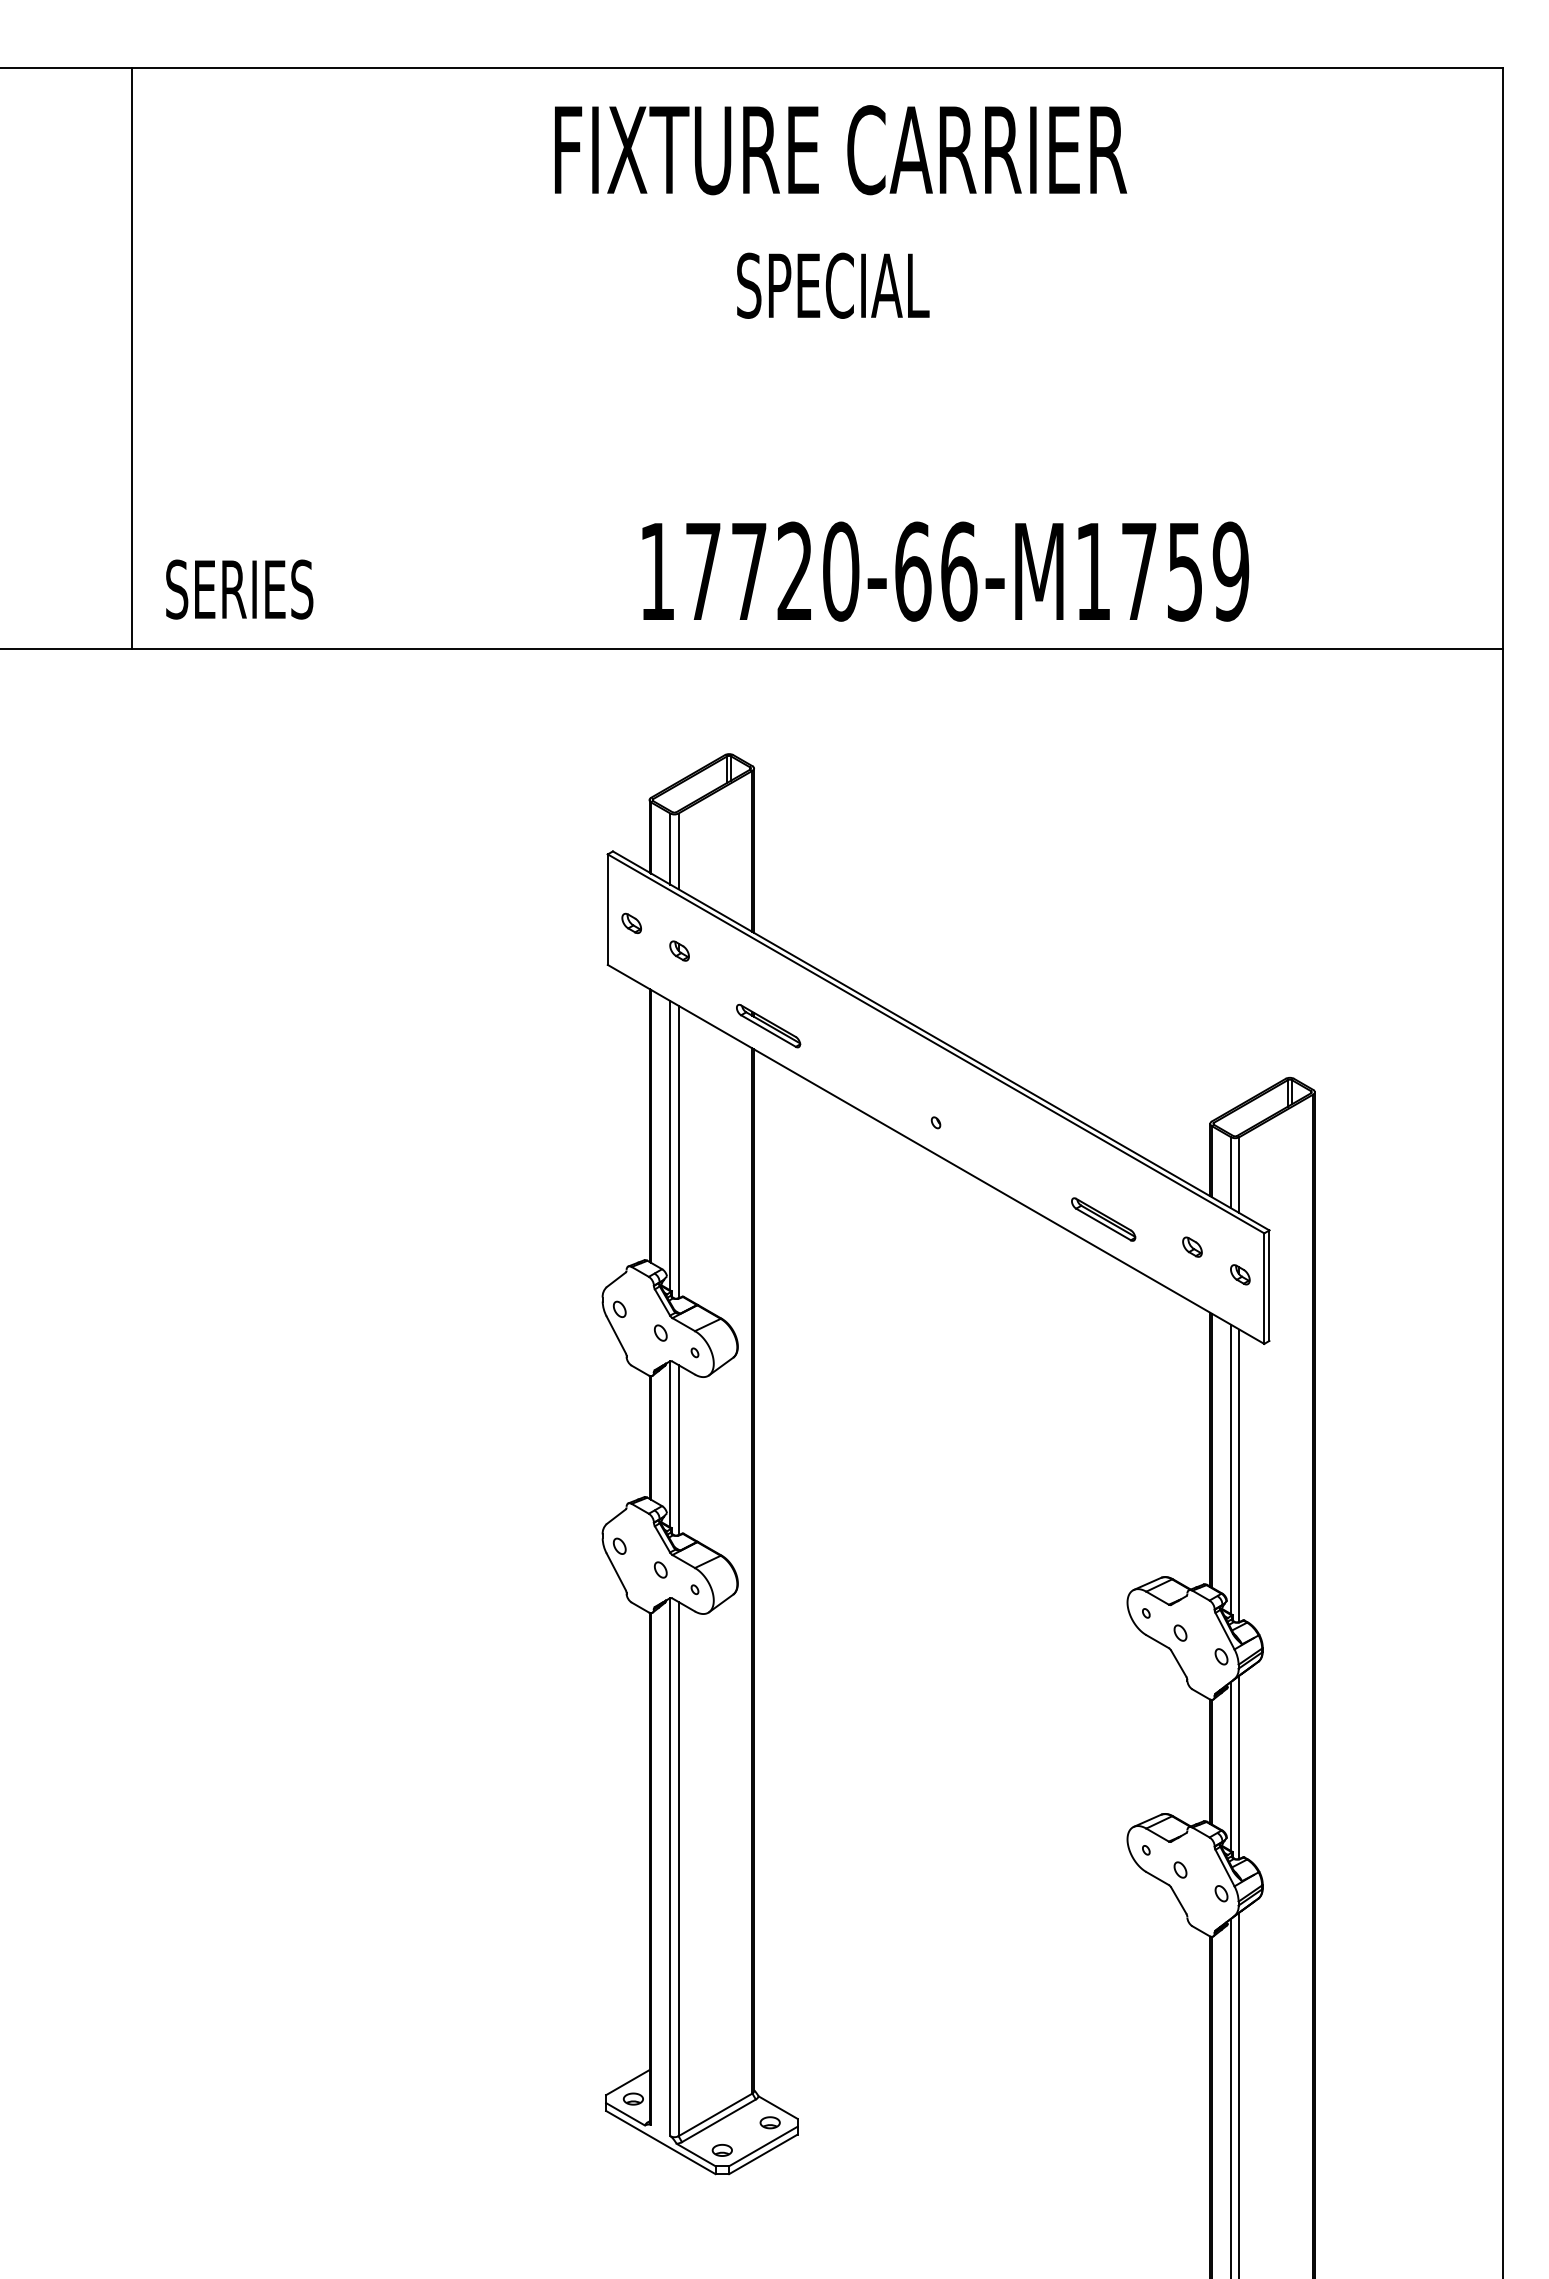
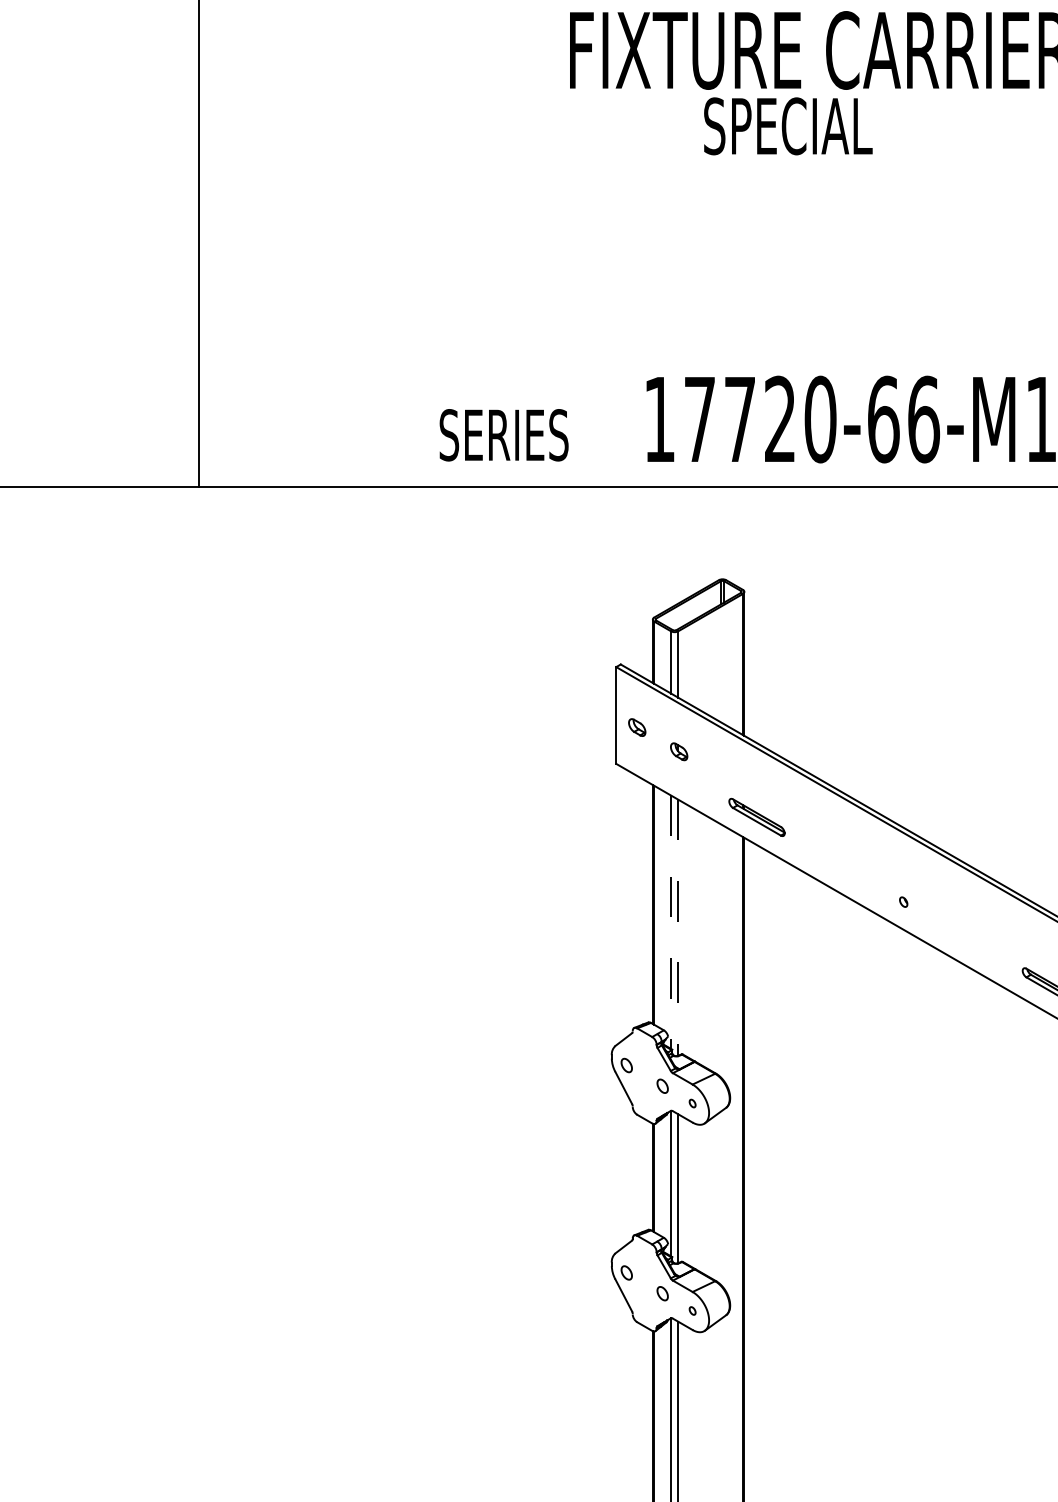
text: (833, 285) -> (788, 126), moved
text: (239, 589) -> (503, 435), moved
line: (670, 1145) -> (671, 922), solid -> dashed
line: (678, 1152) -> (678, 928), solid -> dashed

